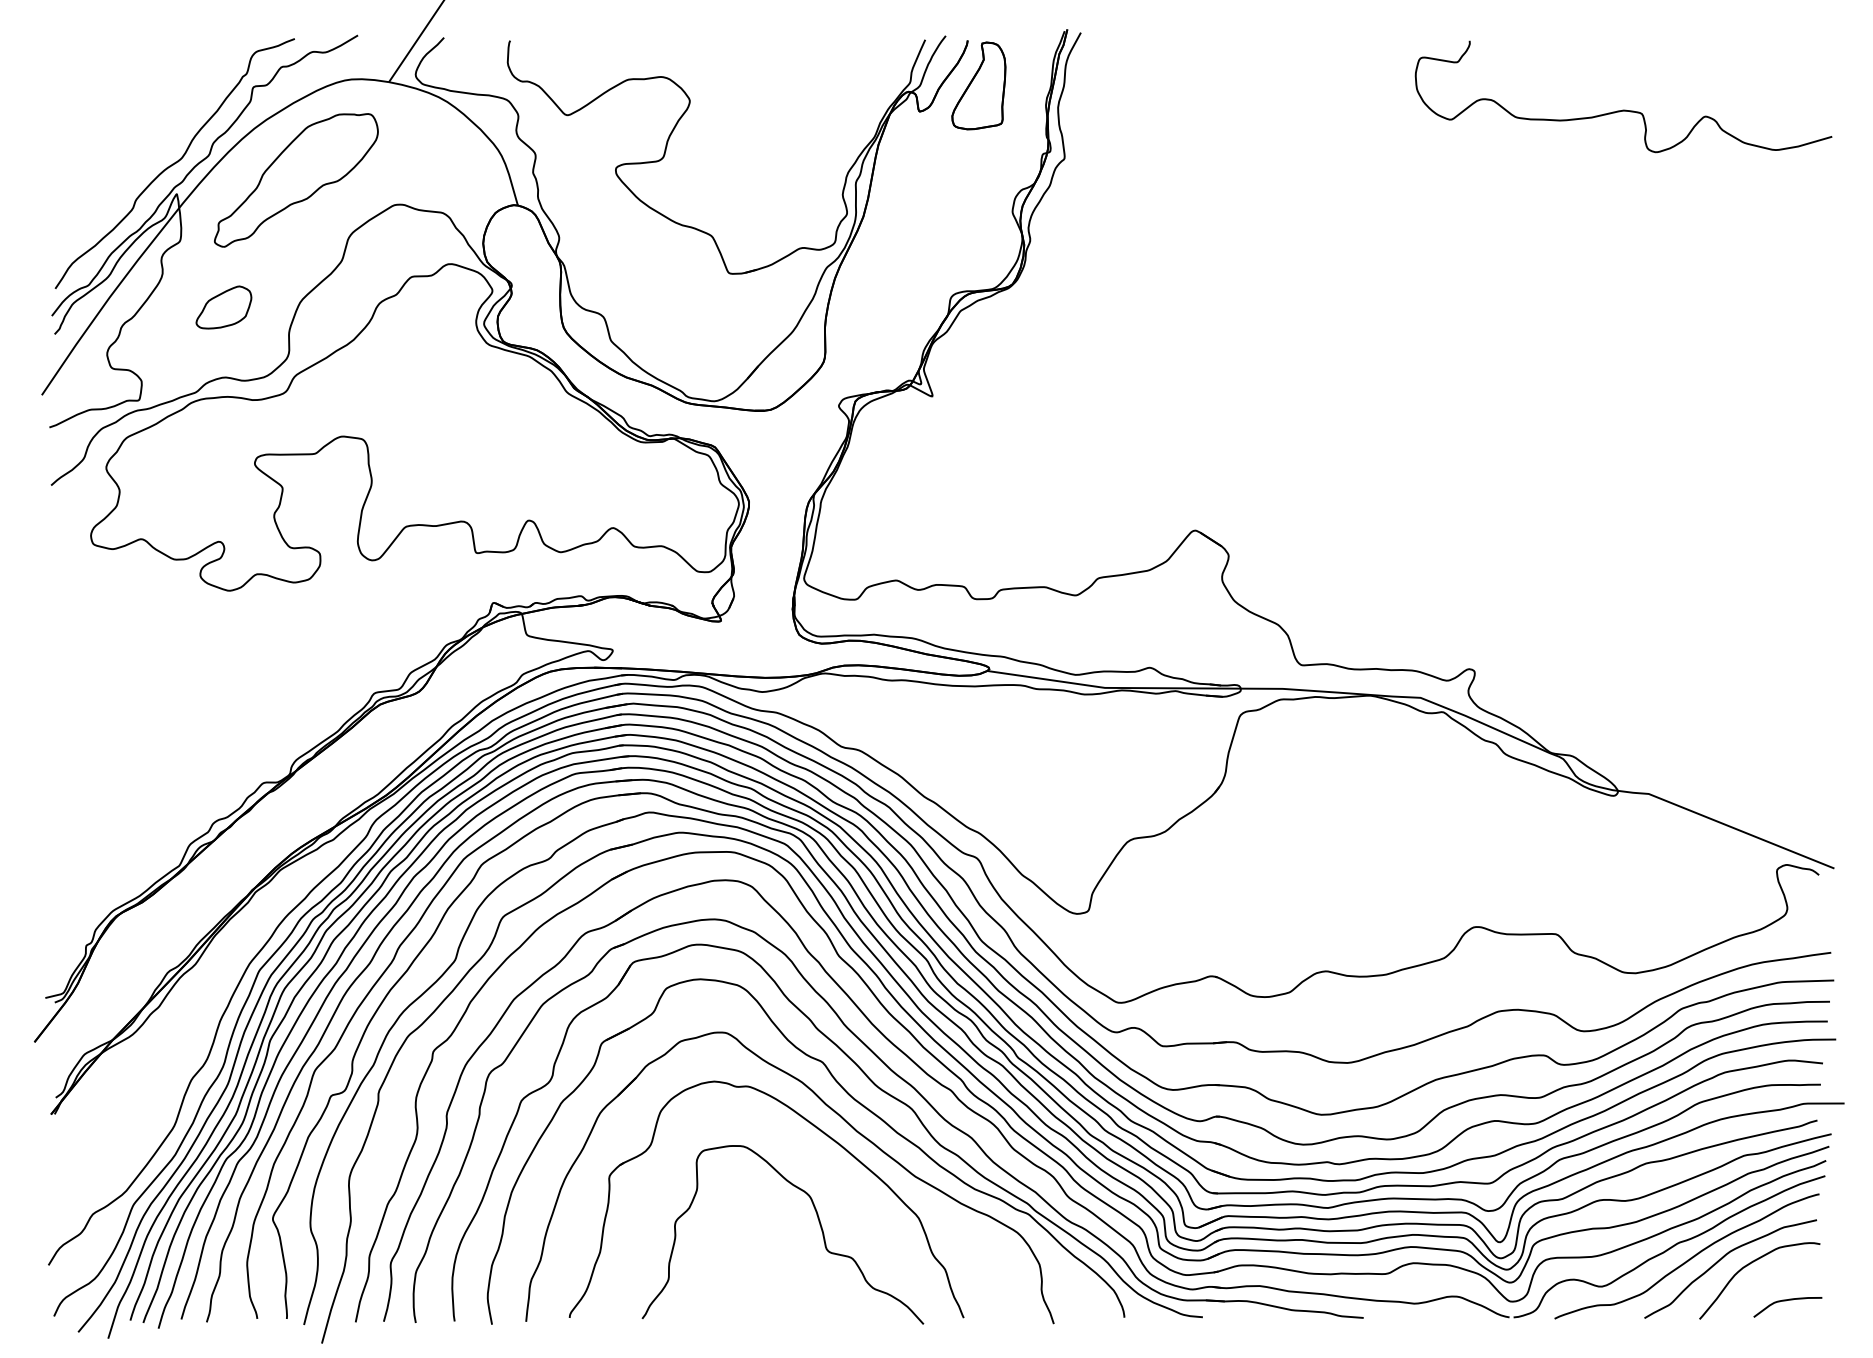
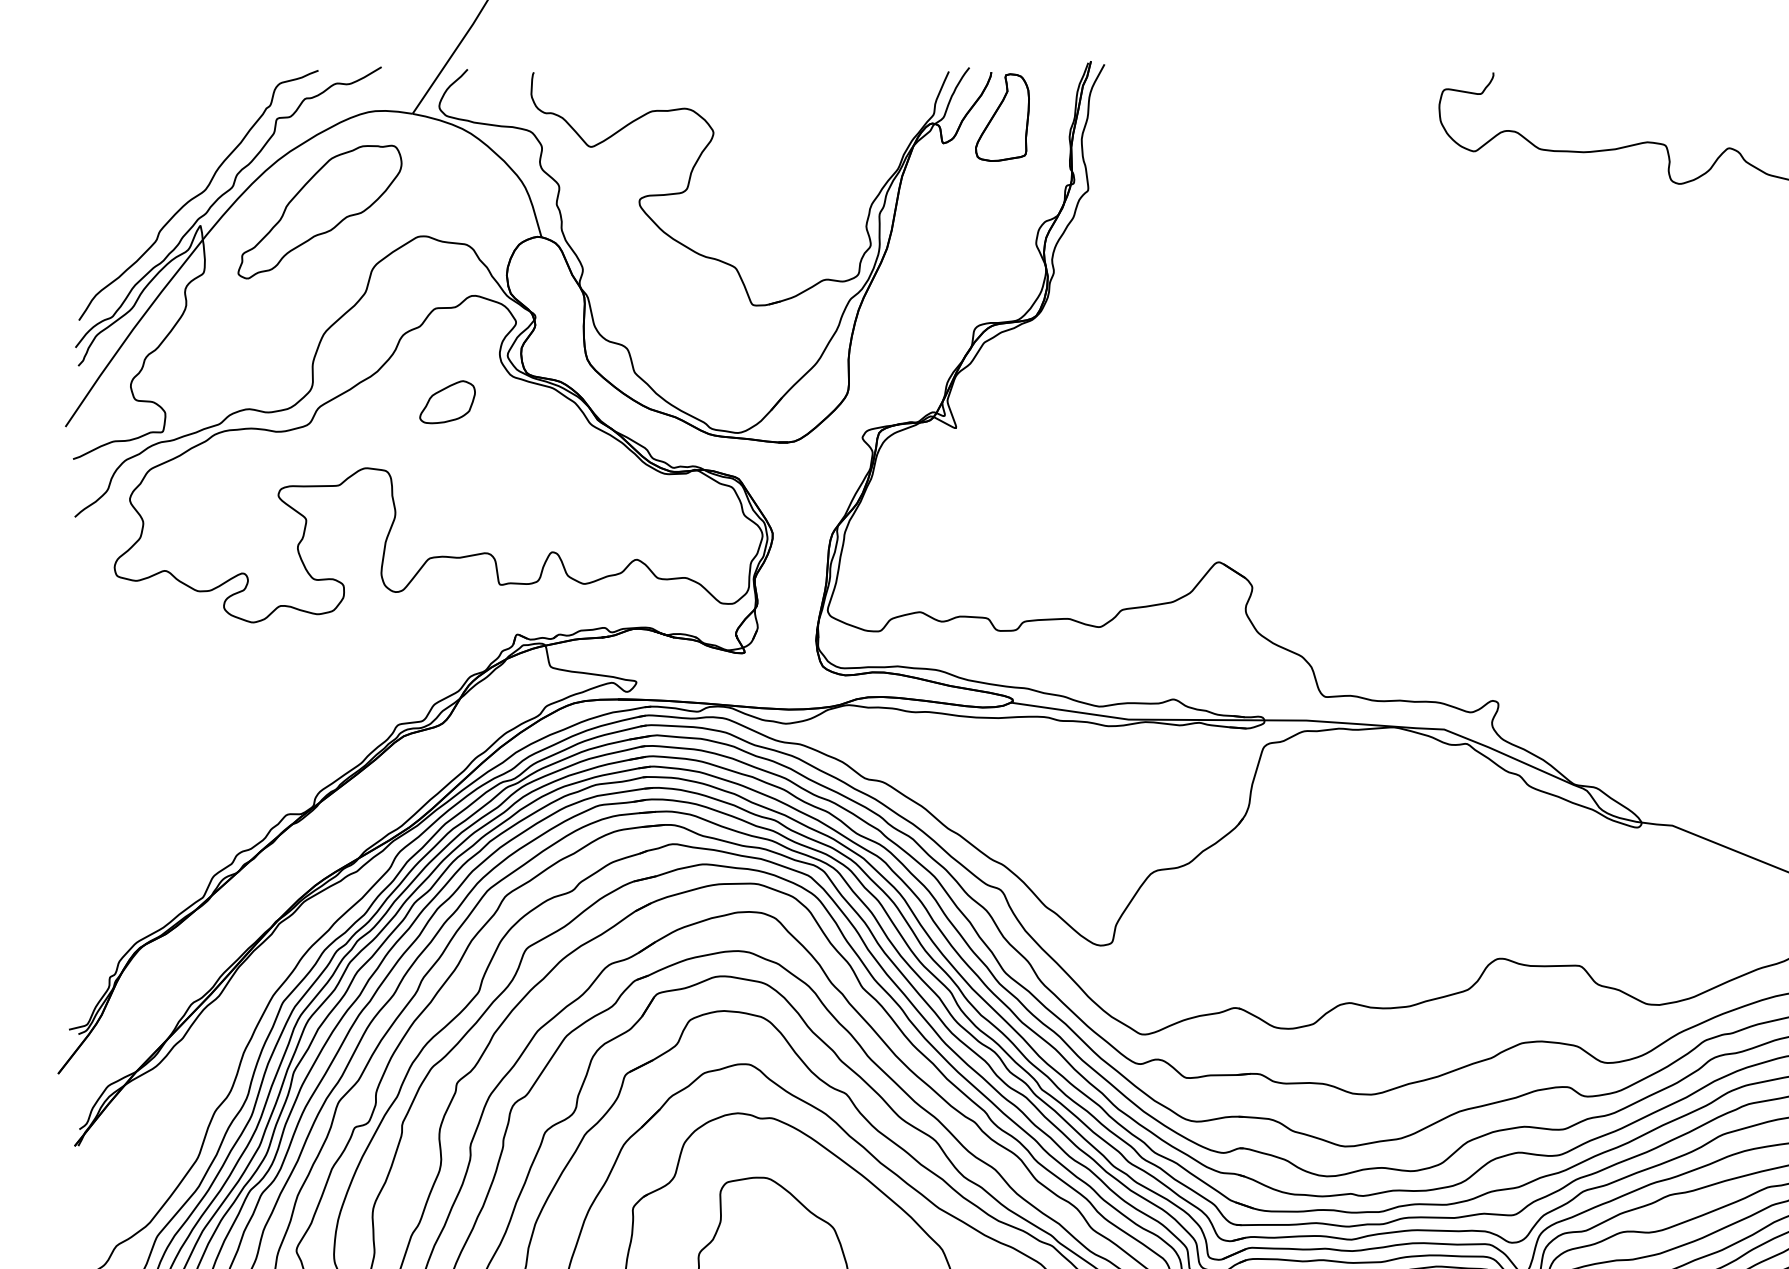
part: (223, 307) -> (447, 402), moved

